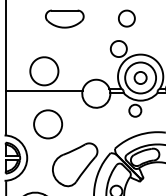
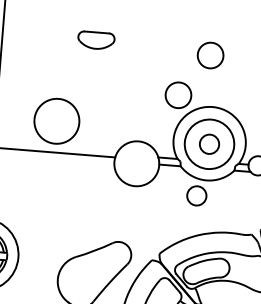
part: (64, 18) -> (95, 39), size x0.6
part: (126, 18) -> (210, 55), moved
circle: (48, 124) -> (56, 206), removed

